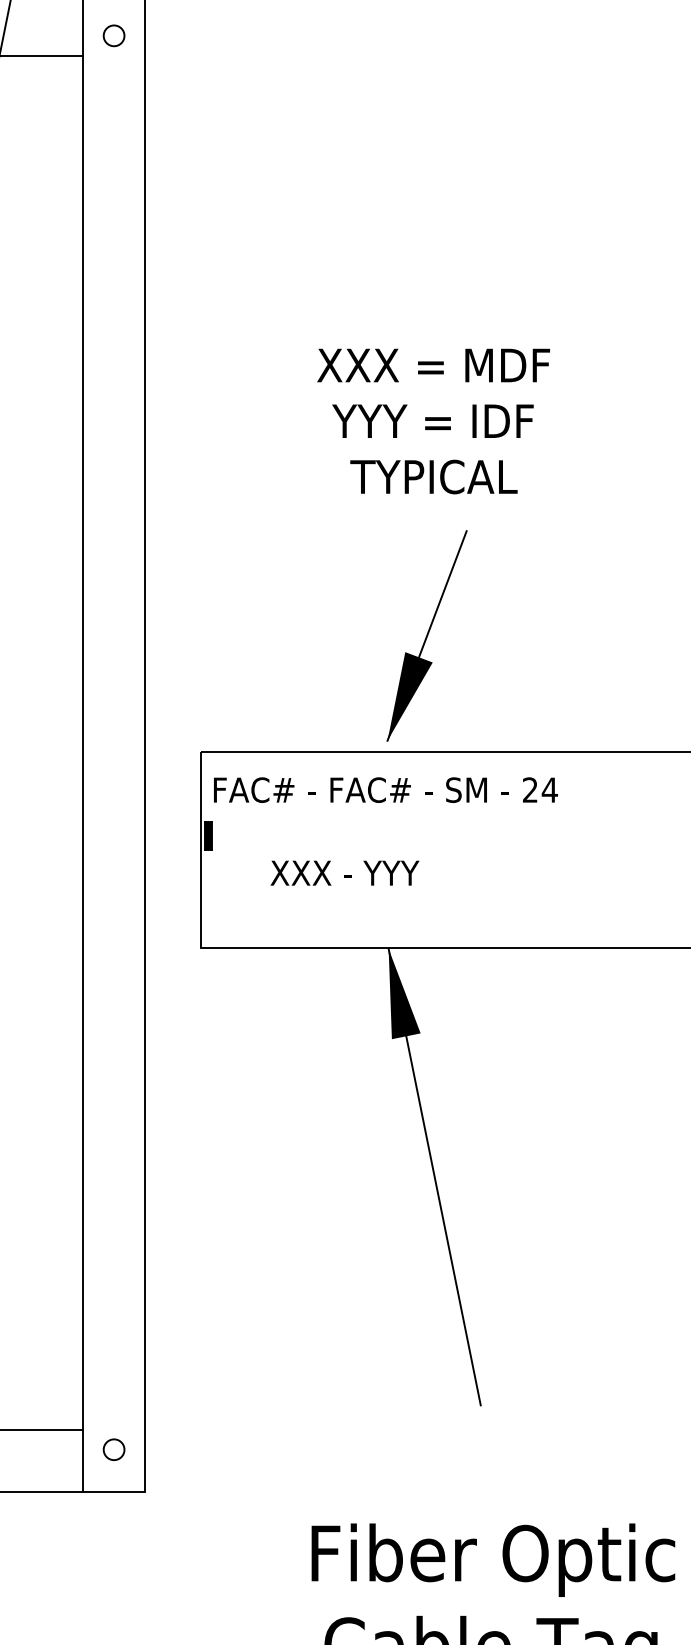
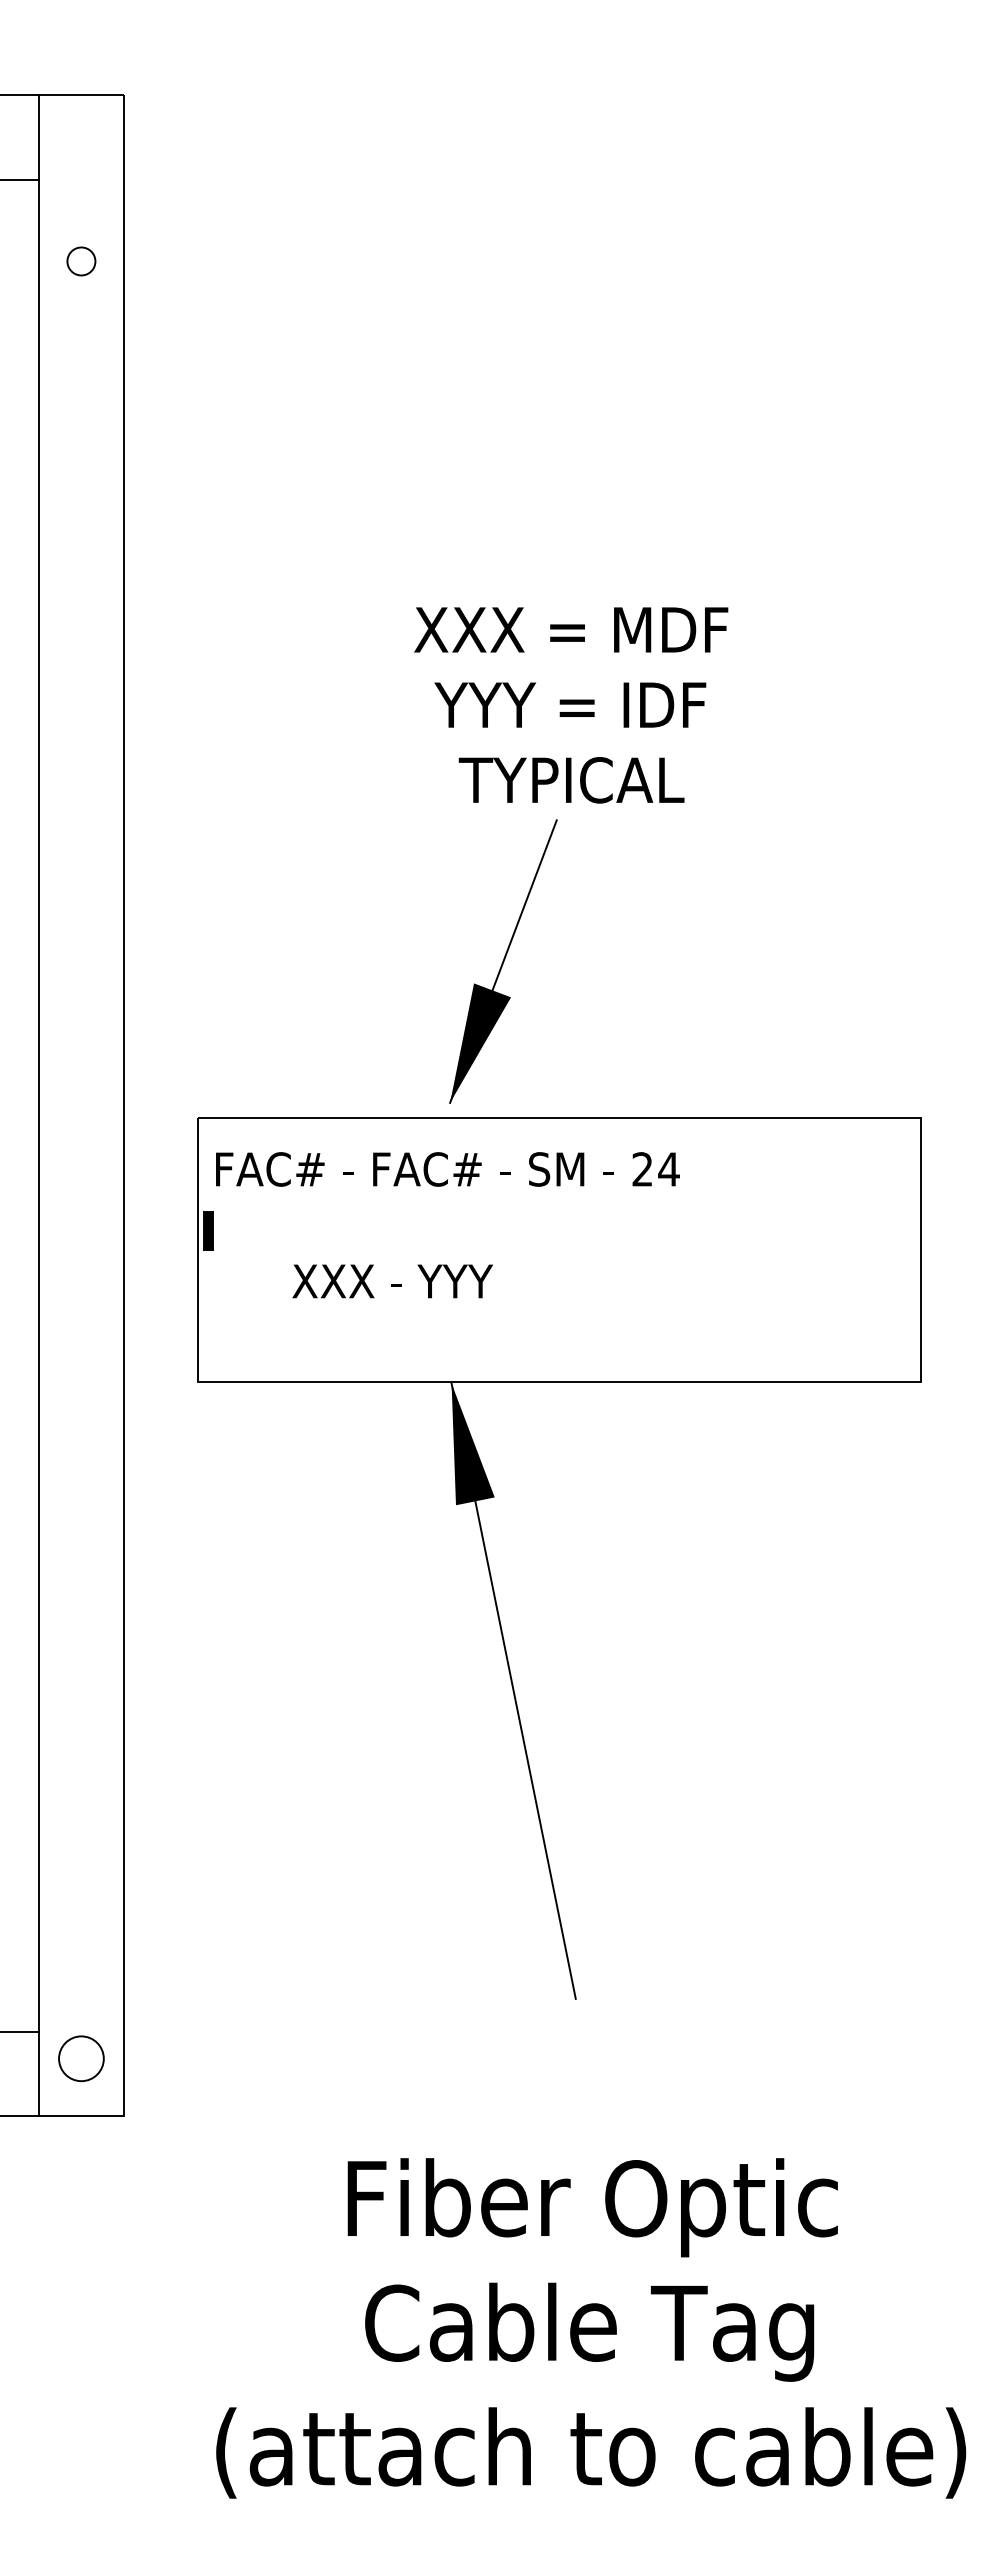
circle: (114, 35) -> (81, 261), moved
text: (433, 421) -> (571, 705), moved
circle: (114, 1449) -> (81, 2058), size x1.6

